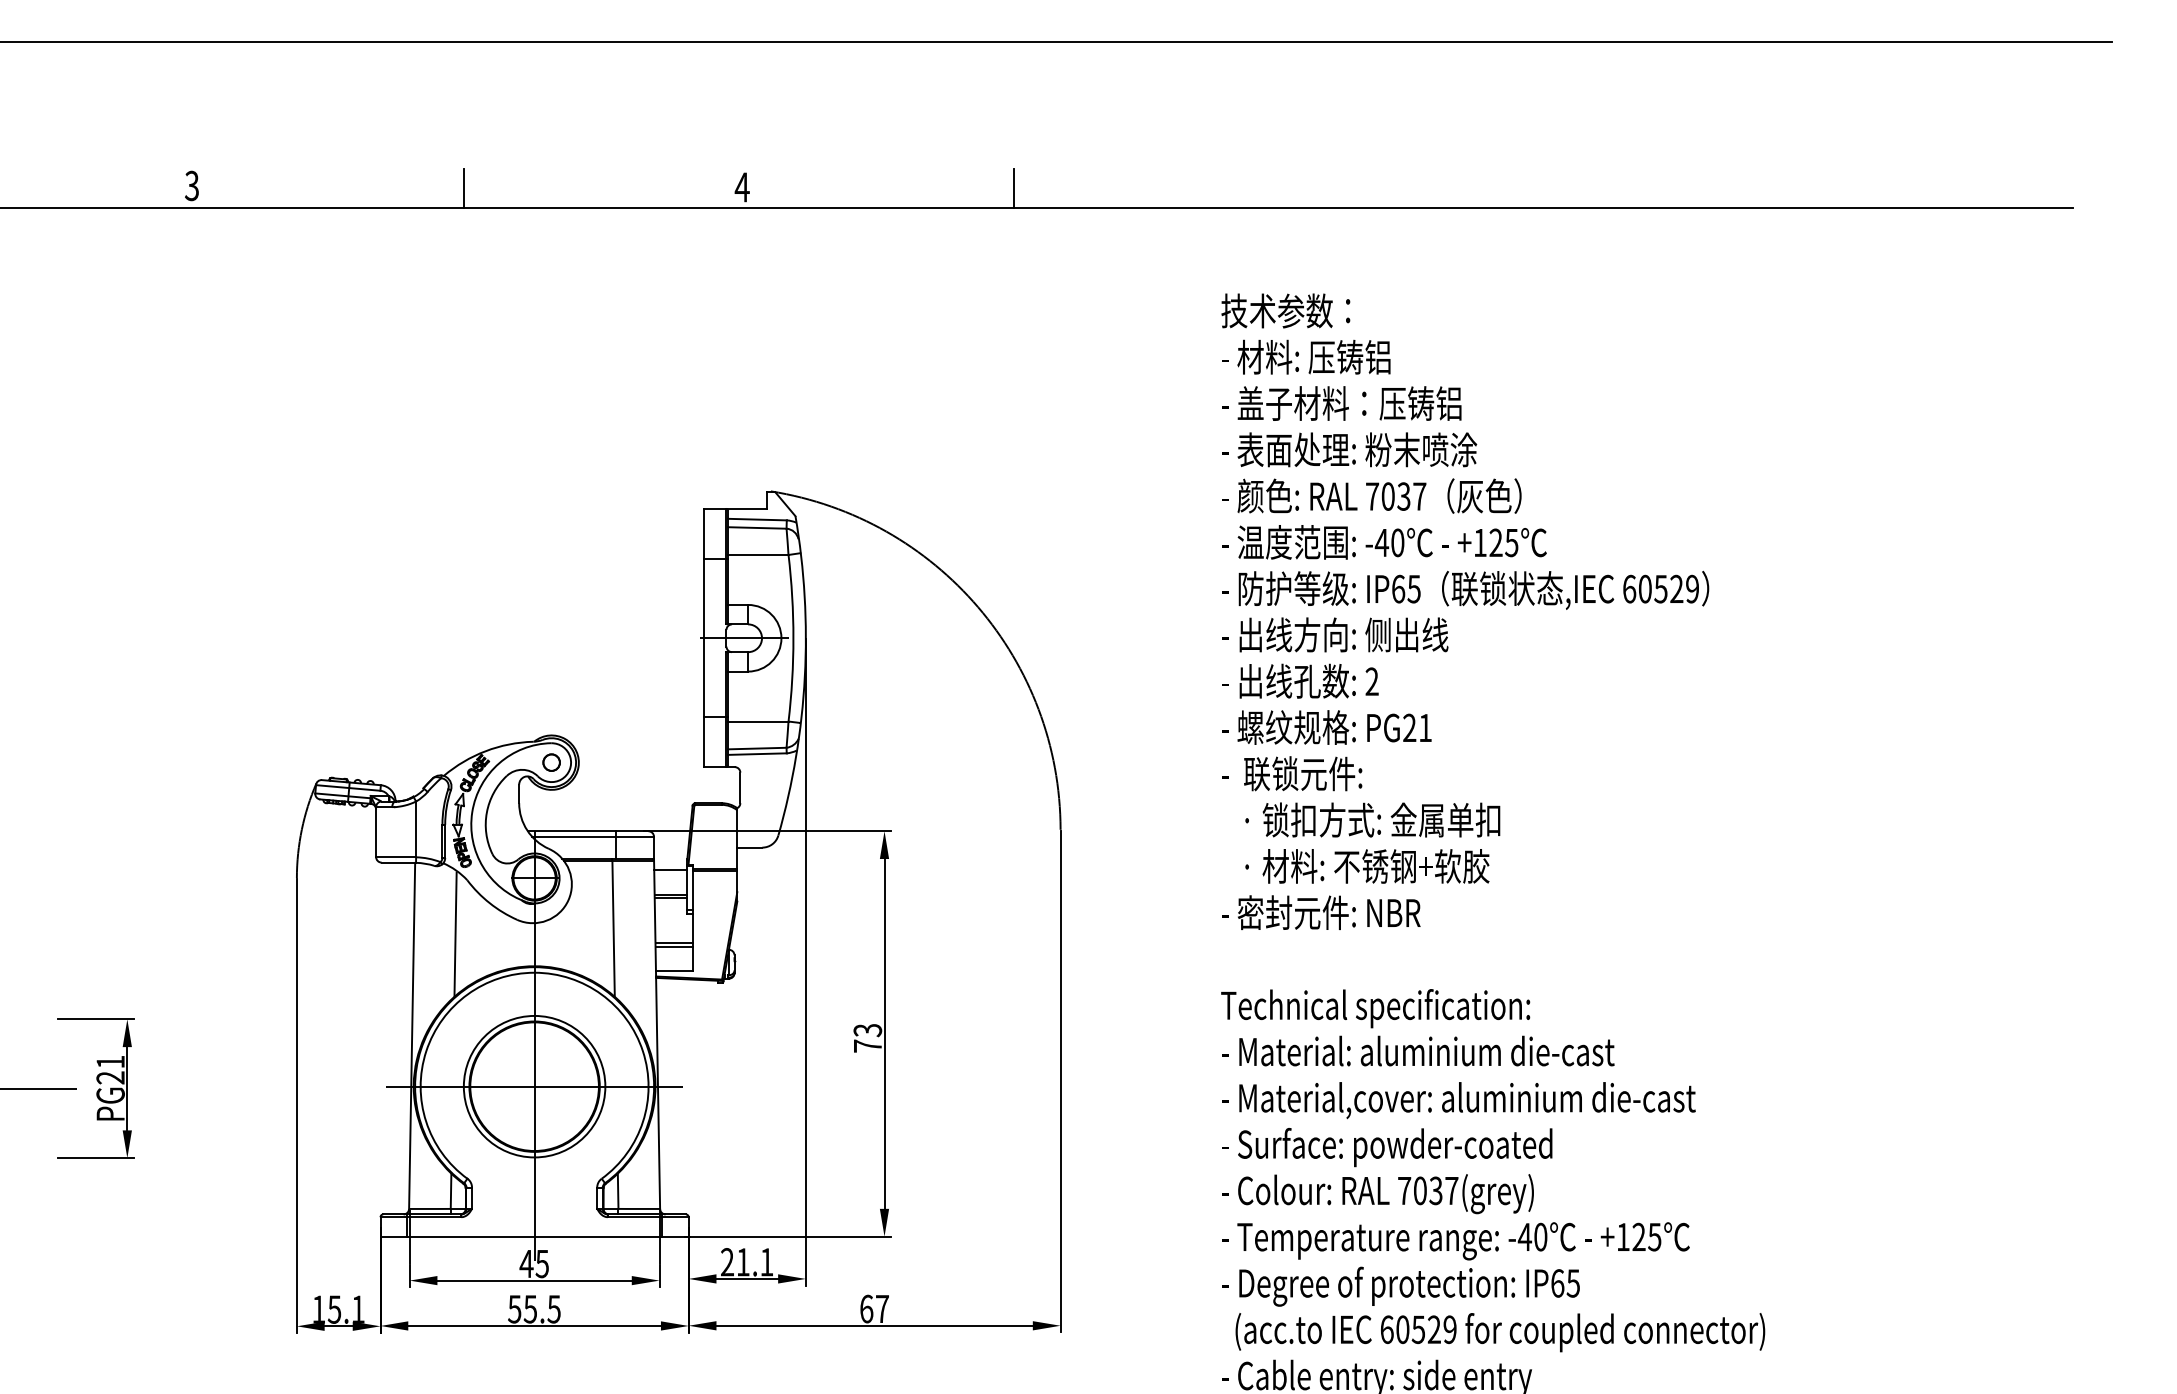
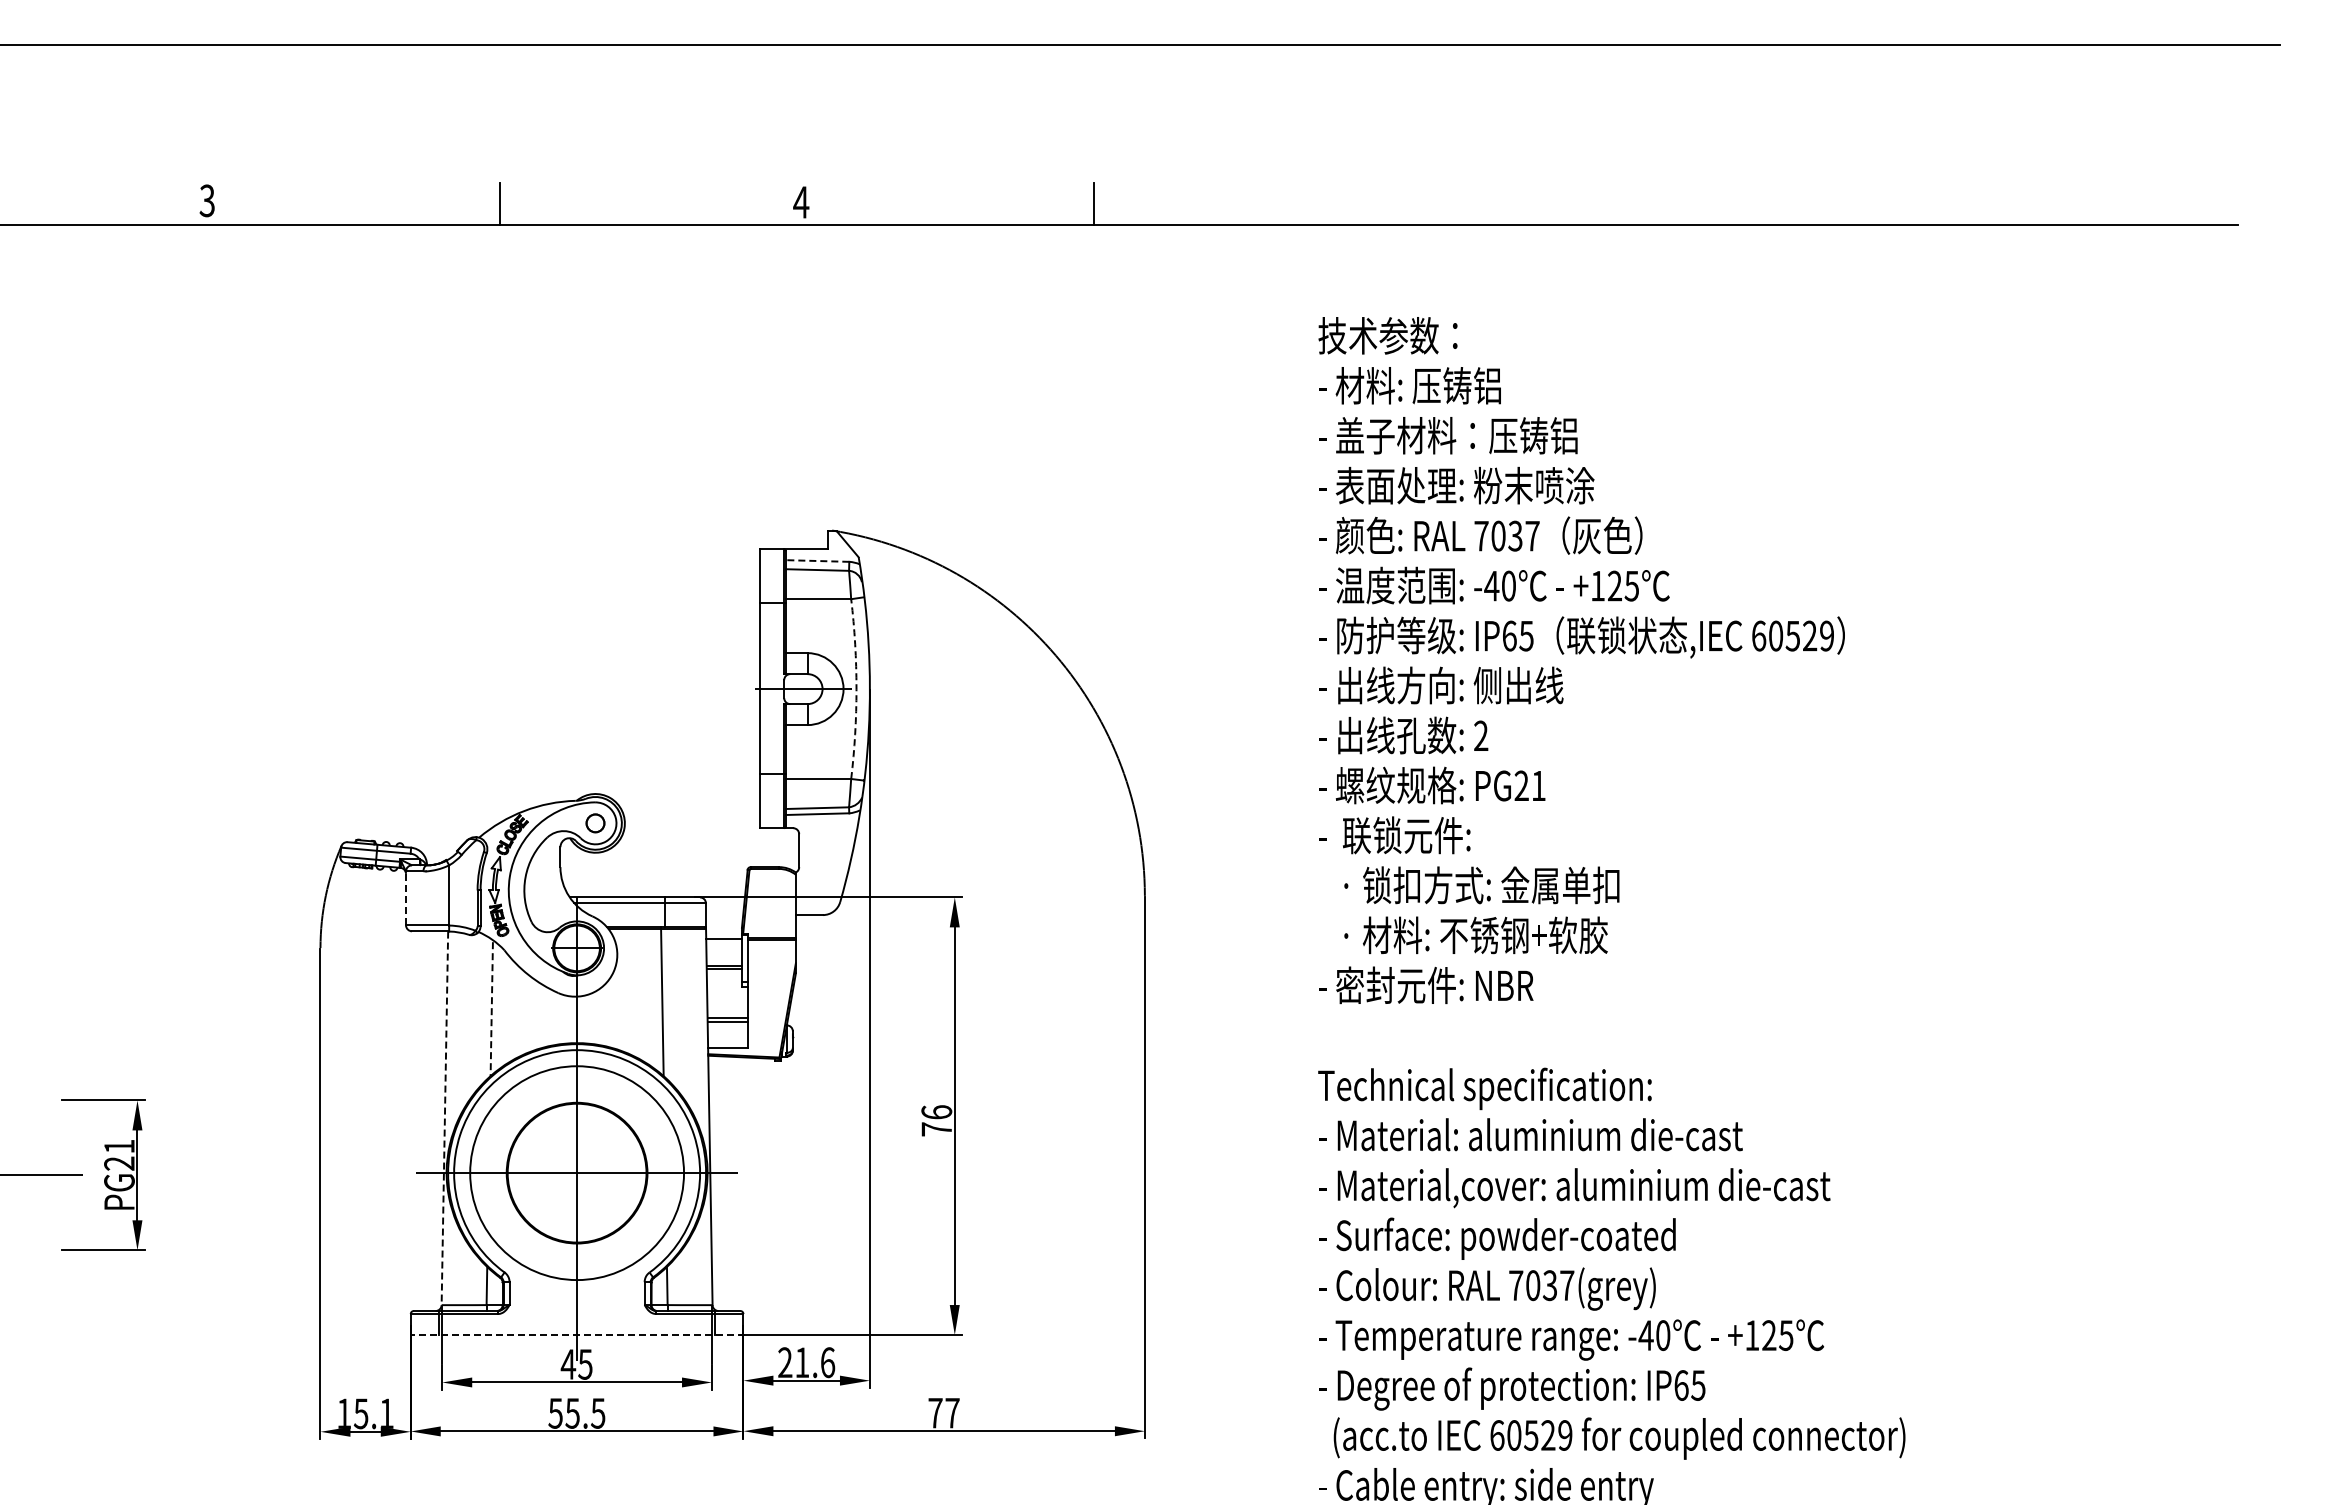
line: (757, 520) -> (817, 561), solid -> dashed
arc: (793, 638) -> (856, 689), solid -> dashed
line: (376, 832) -> (406, 898), solid -> dashed
line: (455, 935) -> (491, 1009), solid -> dashed
text: (867, 1030) -> (936, 1112), 73 -> 76
line: (411, 1036) -> (444, 1118), solid -> dashed
circle: (534, 1086) -> (576, 1172), size x1.4
line: (534, 1237) -> (577, 1335), solid -> dashed
text: (767, 1262) -> (828, 1362), 21.1 -> 21.6
text: (866, 1308) -> (935, 1412), 67 -> 77

